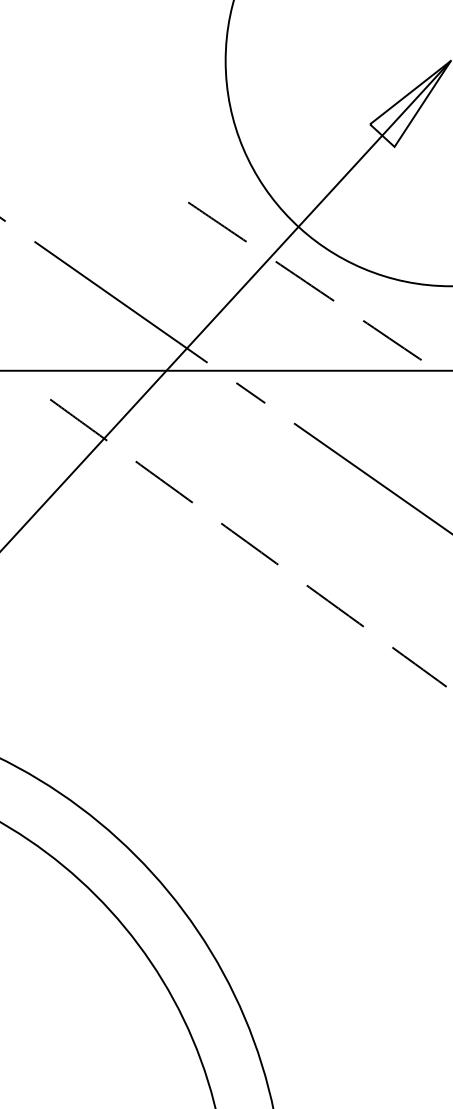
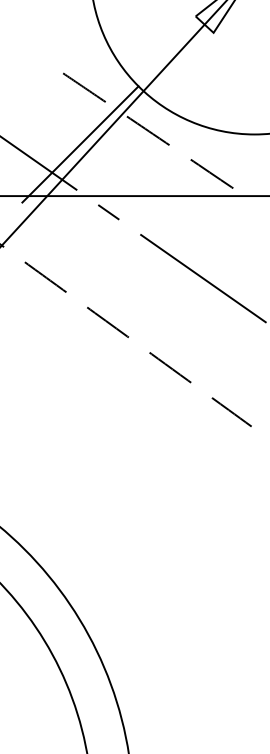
line: (211, 299) -> (80, 144), added

